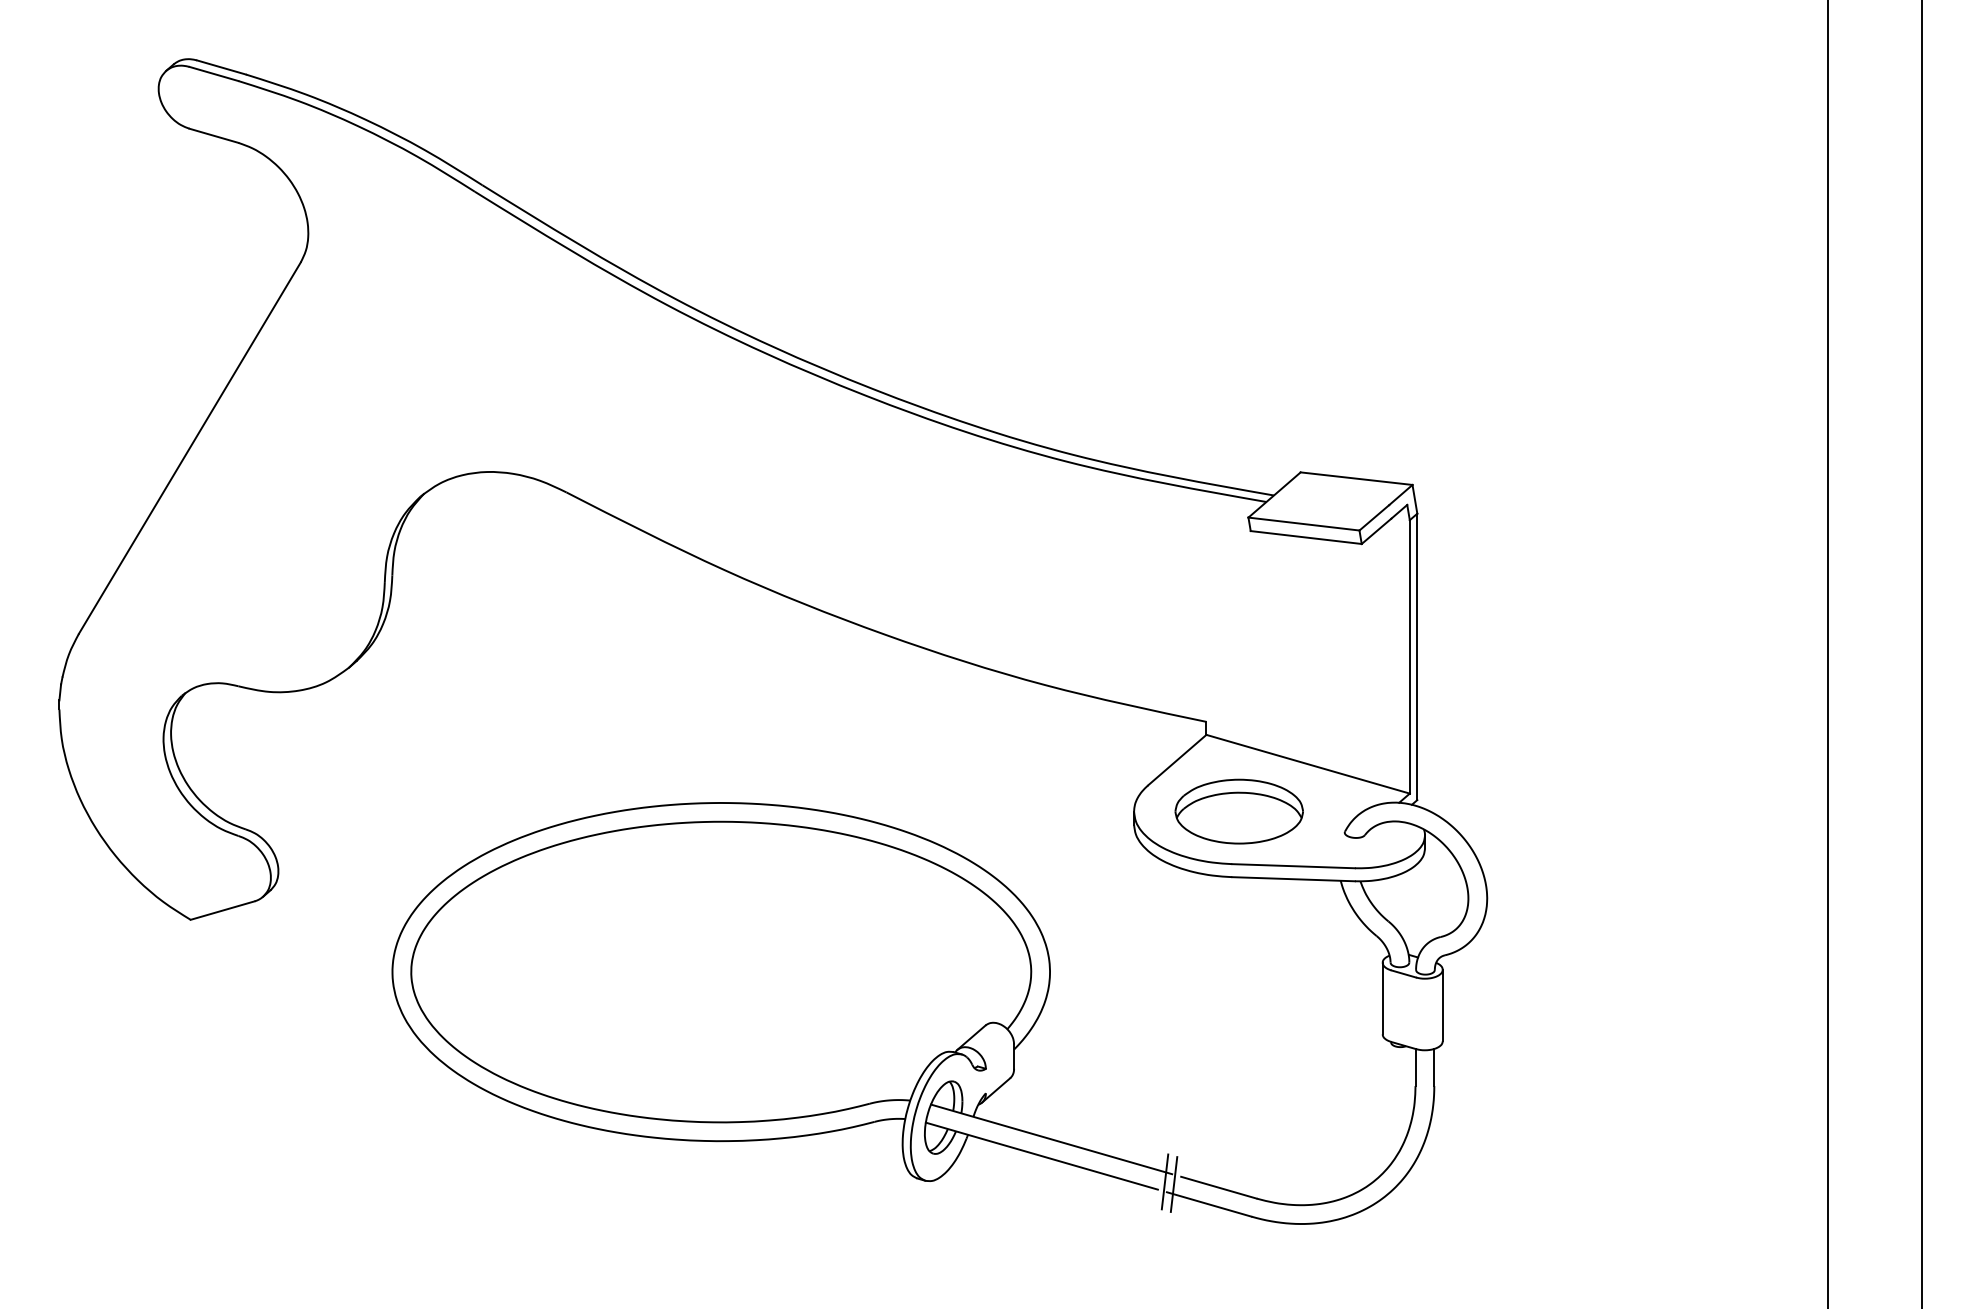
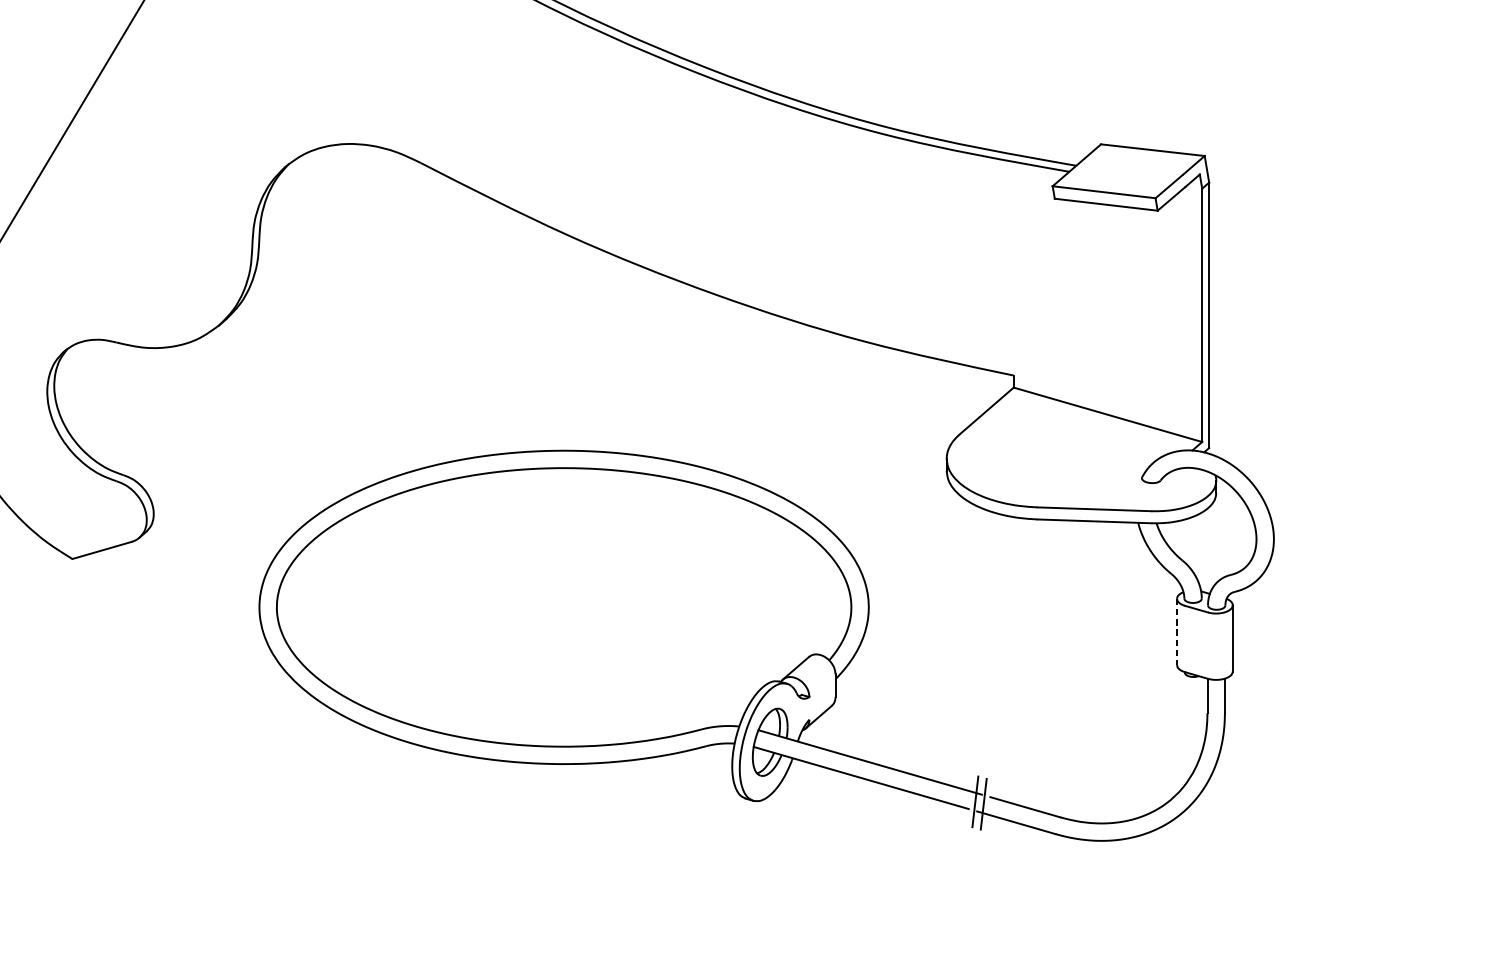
part: (1238, 811) -> (1043, 458), removed
line: (1382, 998) -> (1176, 631), solid -> dashed

